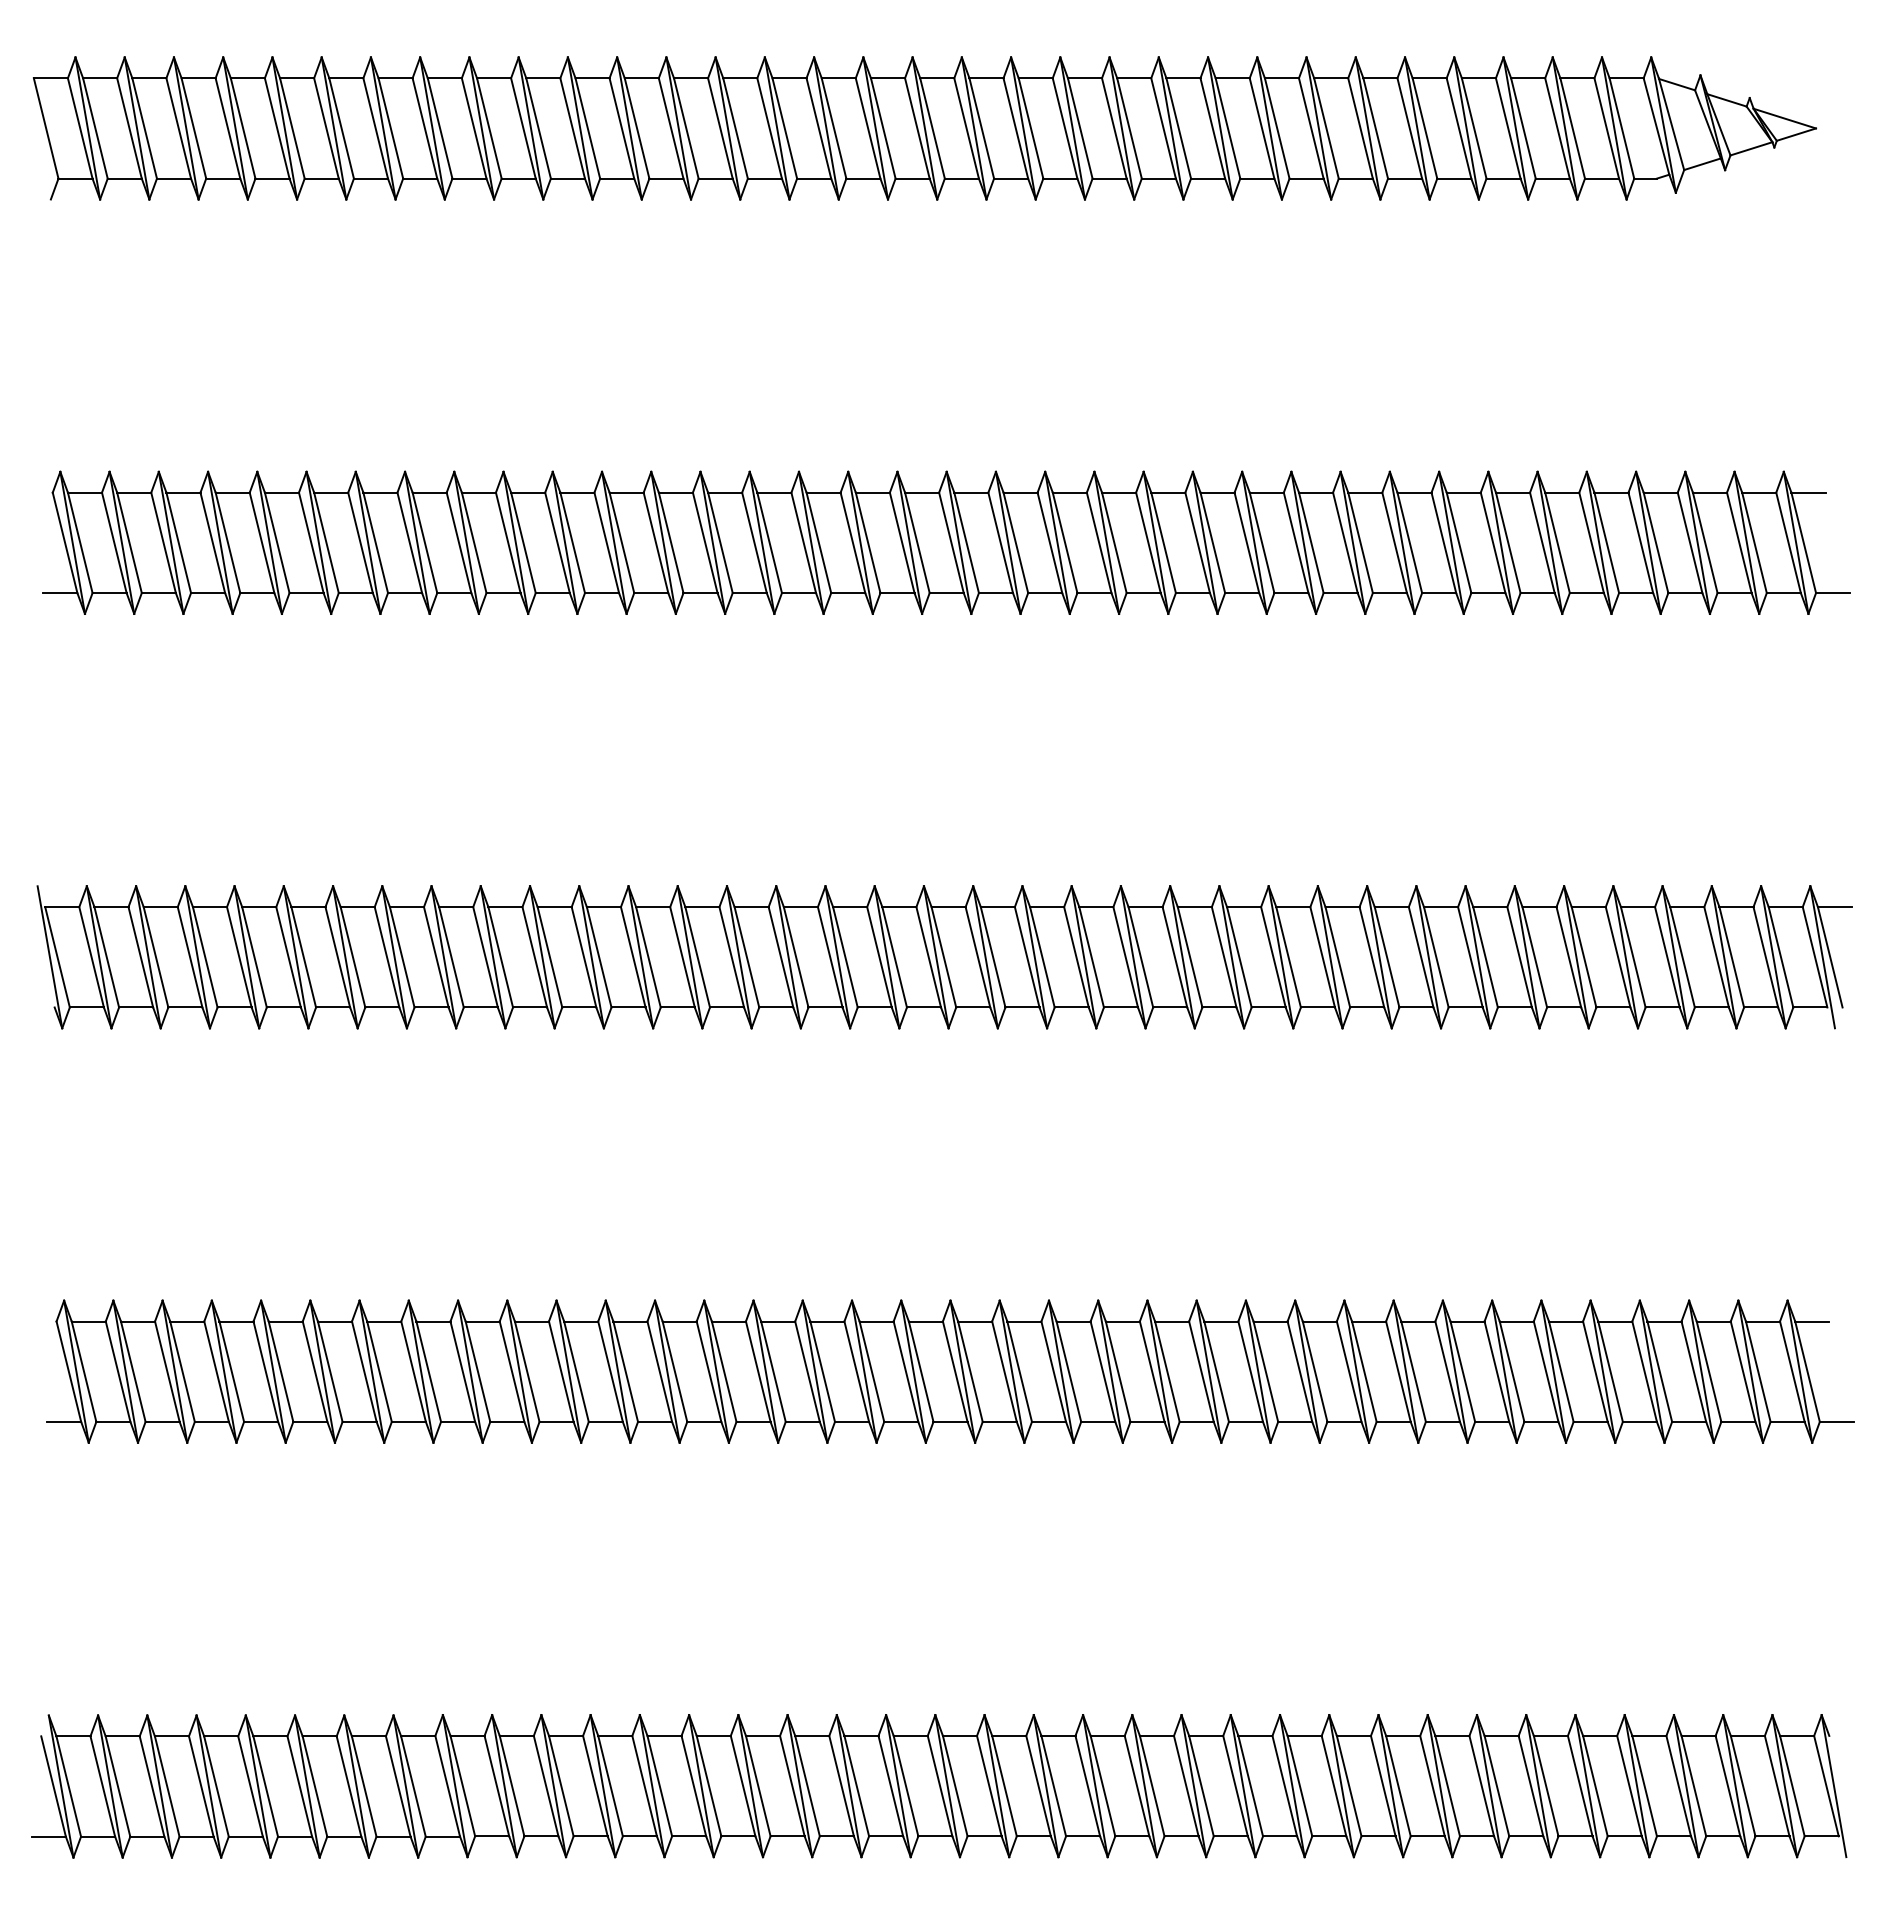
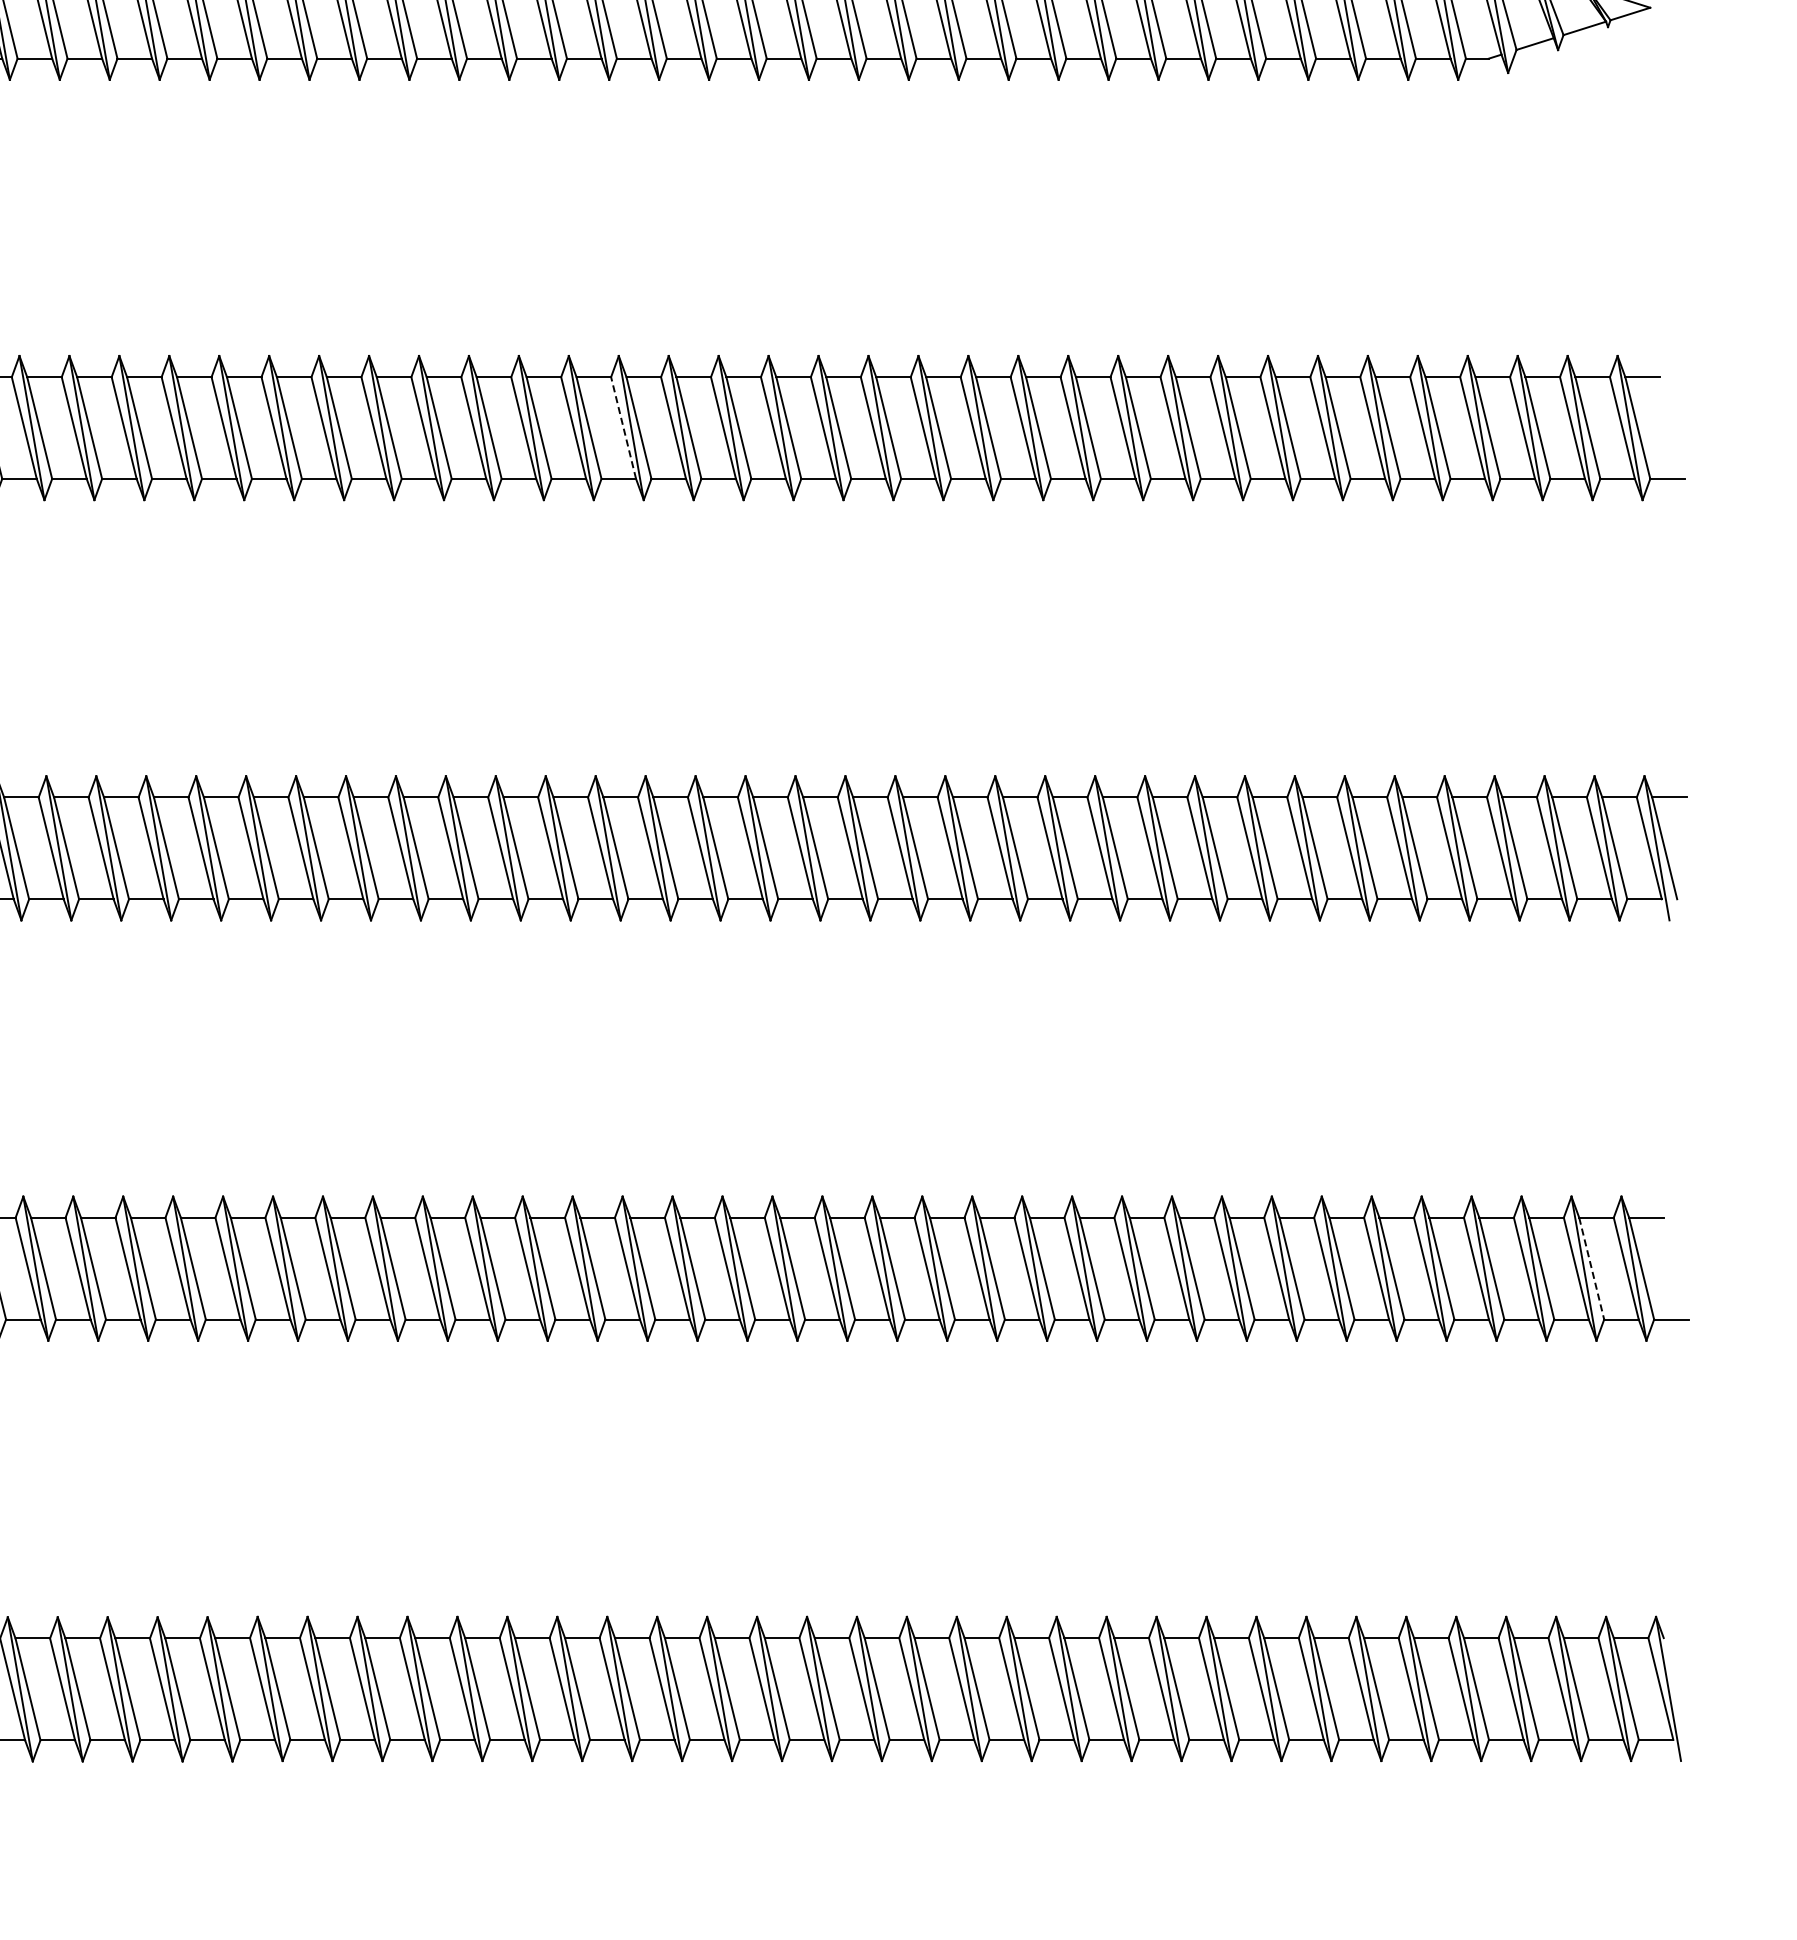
line: (803, 542) -> (623, 427), solid -> dashed
line: (1758, 1371) -> (1591, 1268), solid -> dashed

